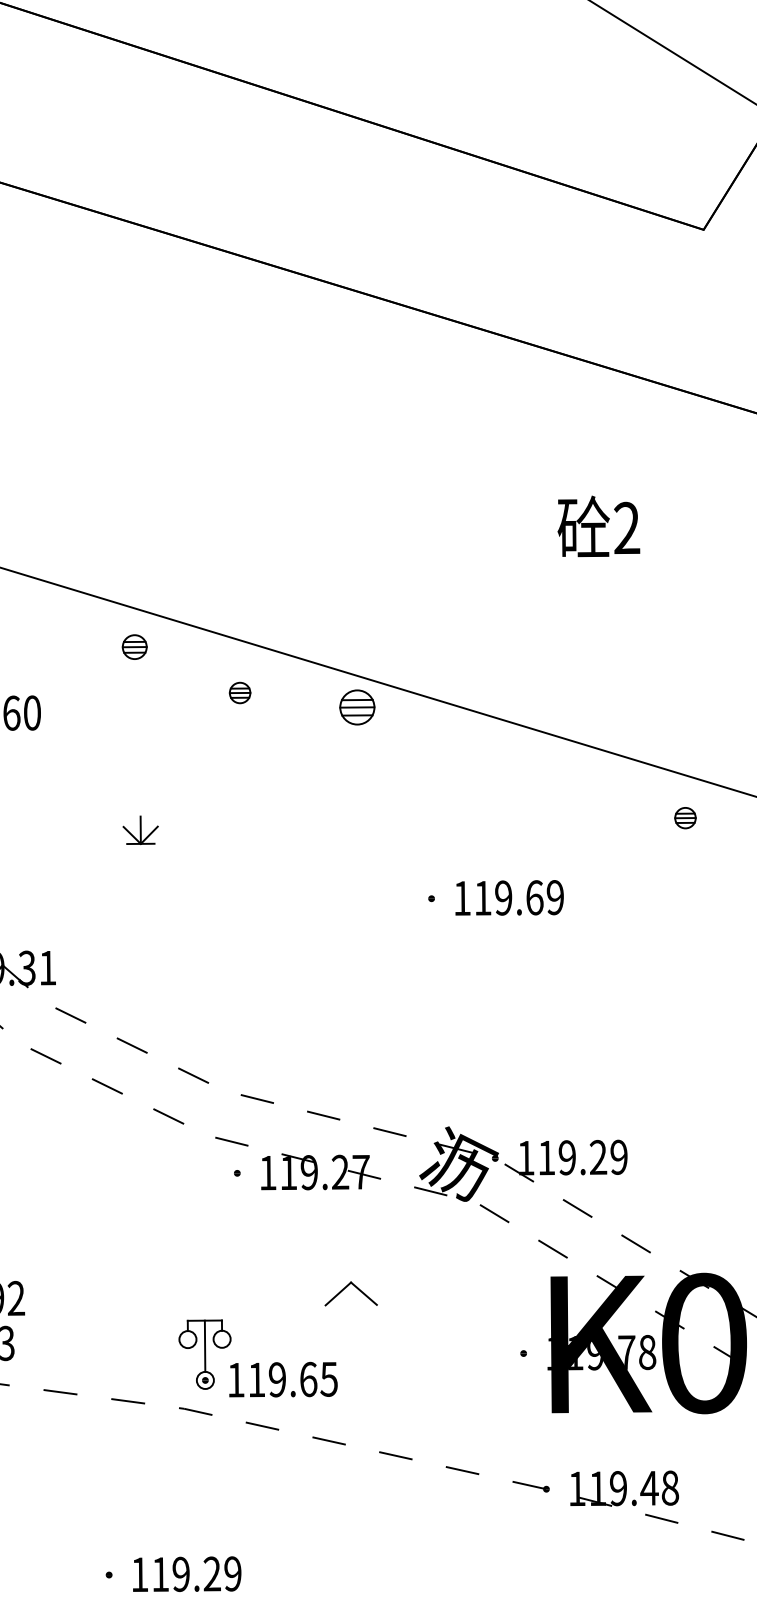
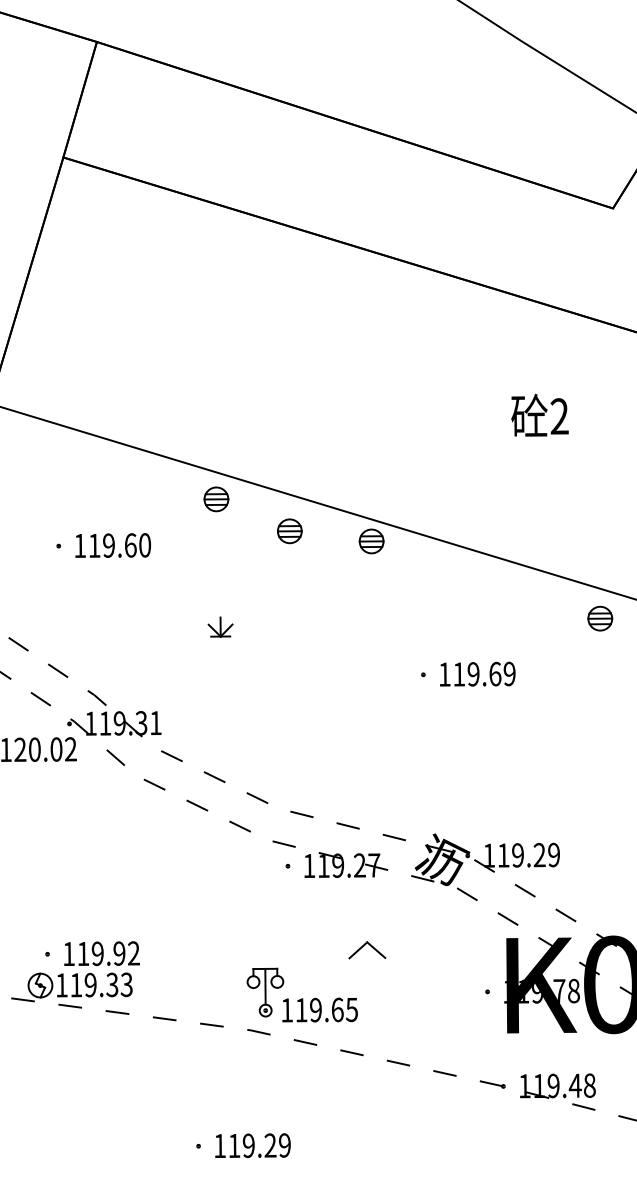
part: (134, 647) -> (216, 499), size x1.43
part: (239, 693) -> (289, 531), size x1.67
part: (685, 817) -> (600, 618), size x1.67

